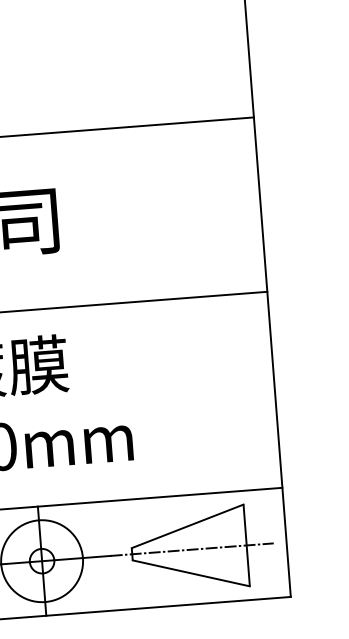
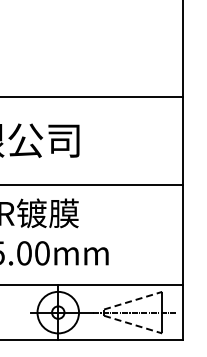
line: (188, 525) -> (133, 300), solid -> dashed
line: (191, 573) -> (133, 324), solid -> dashed

